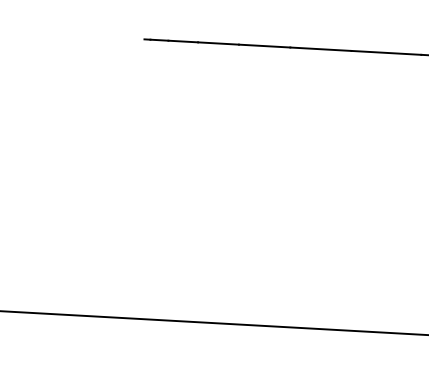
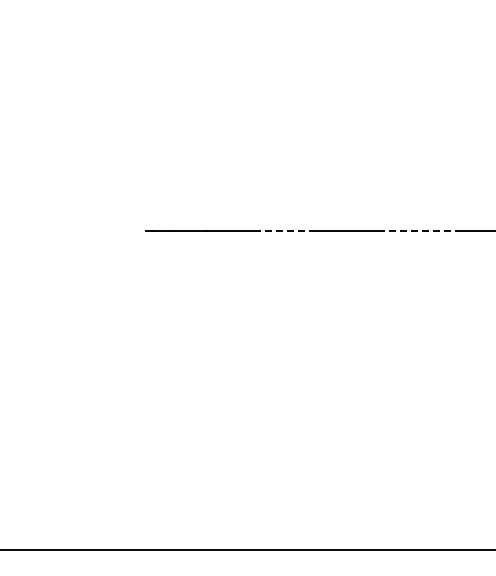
line: (264, 46) -> (283, 231), solid -> dashed
line: (386, 53) -> (422, 231), solid -> dashed

